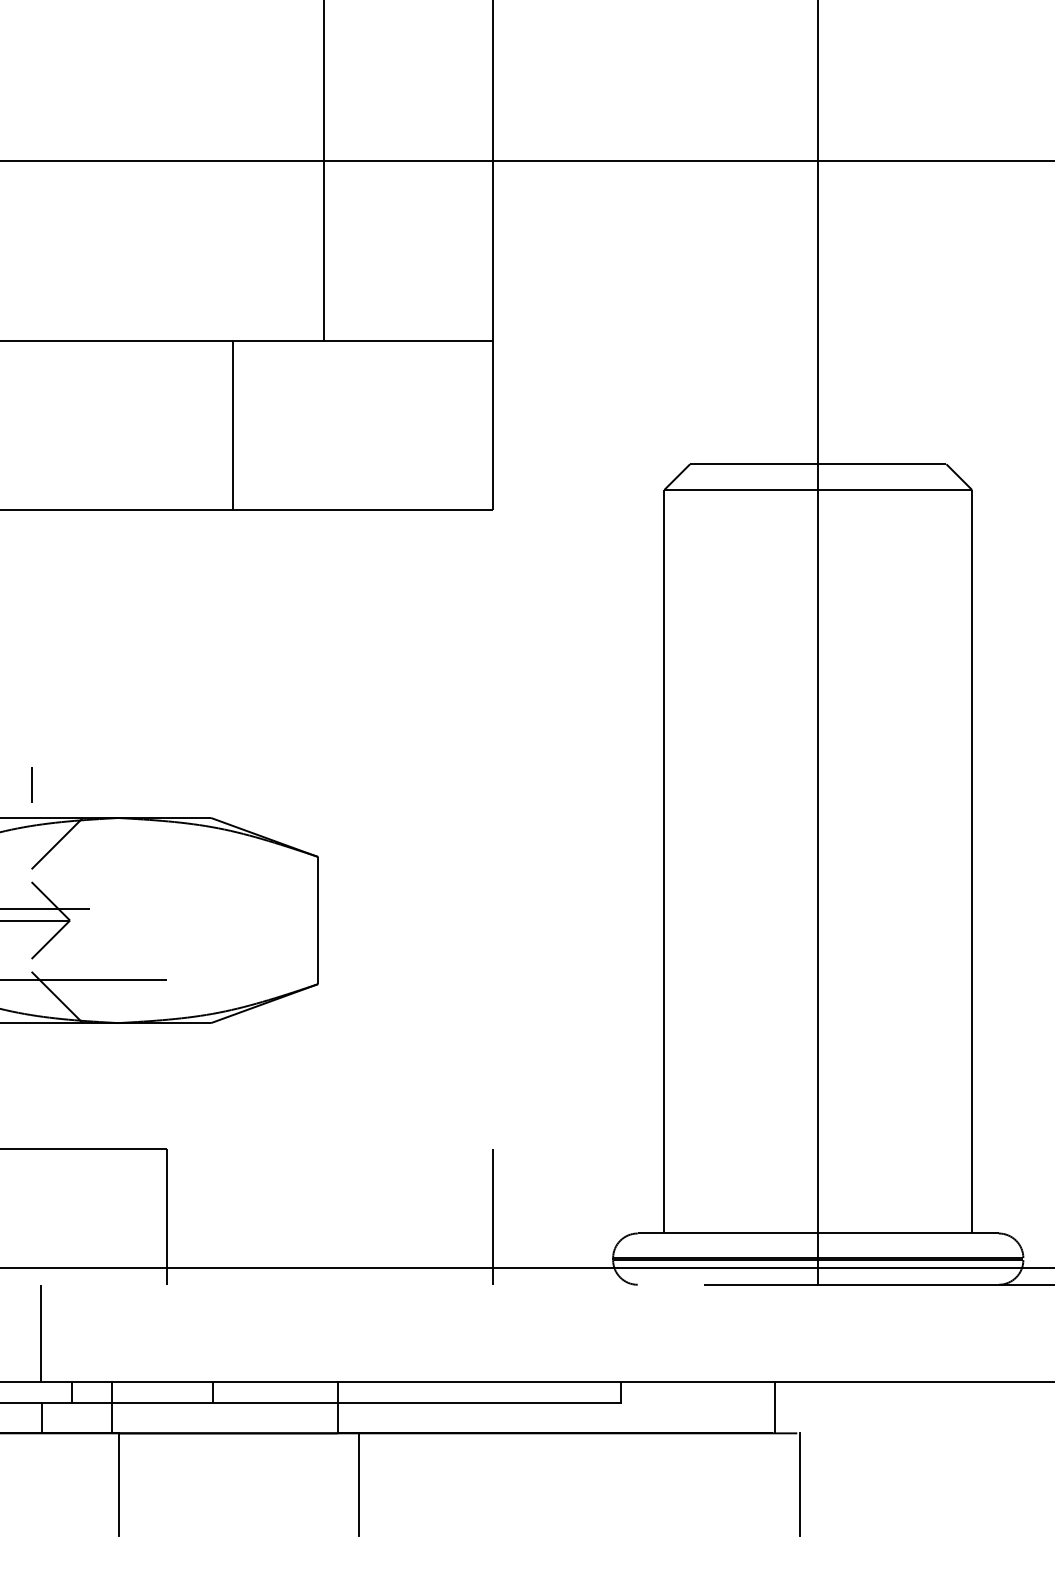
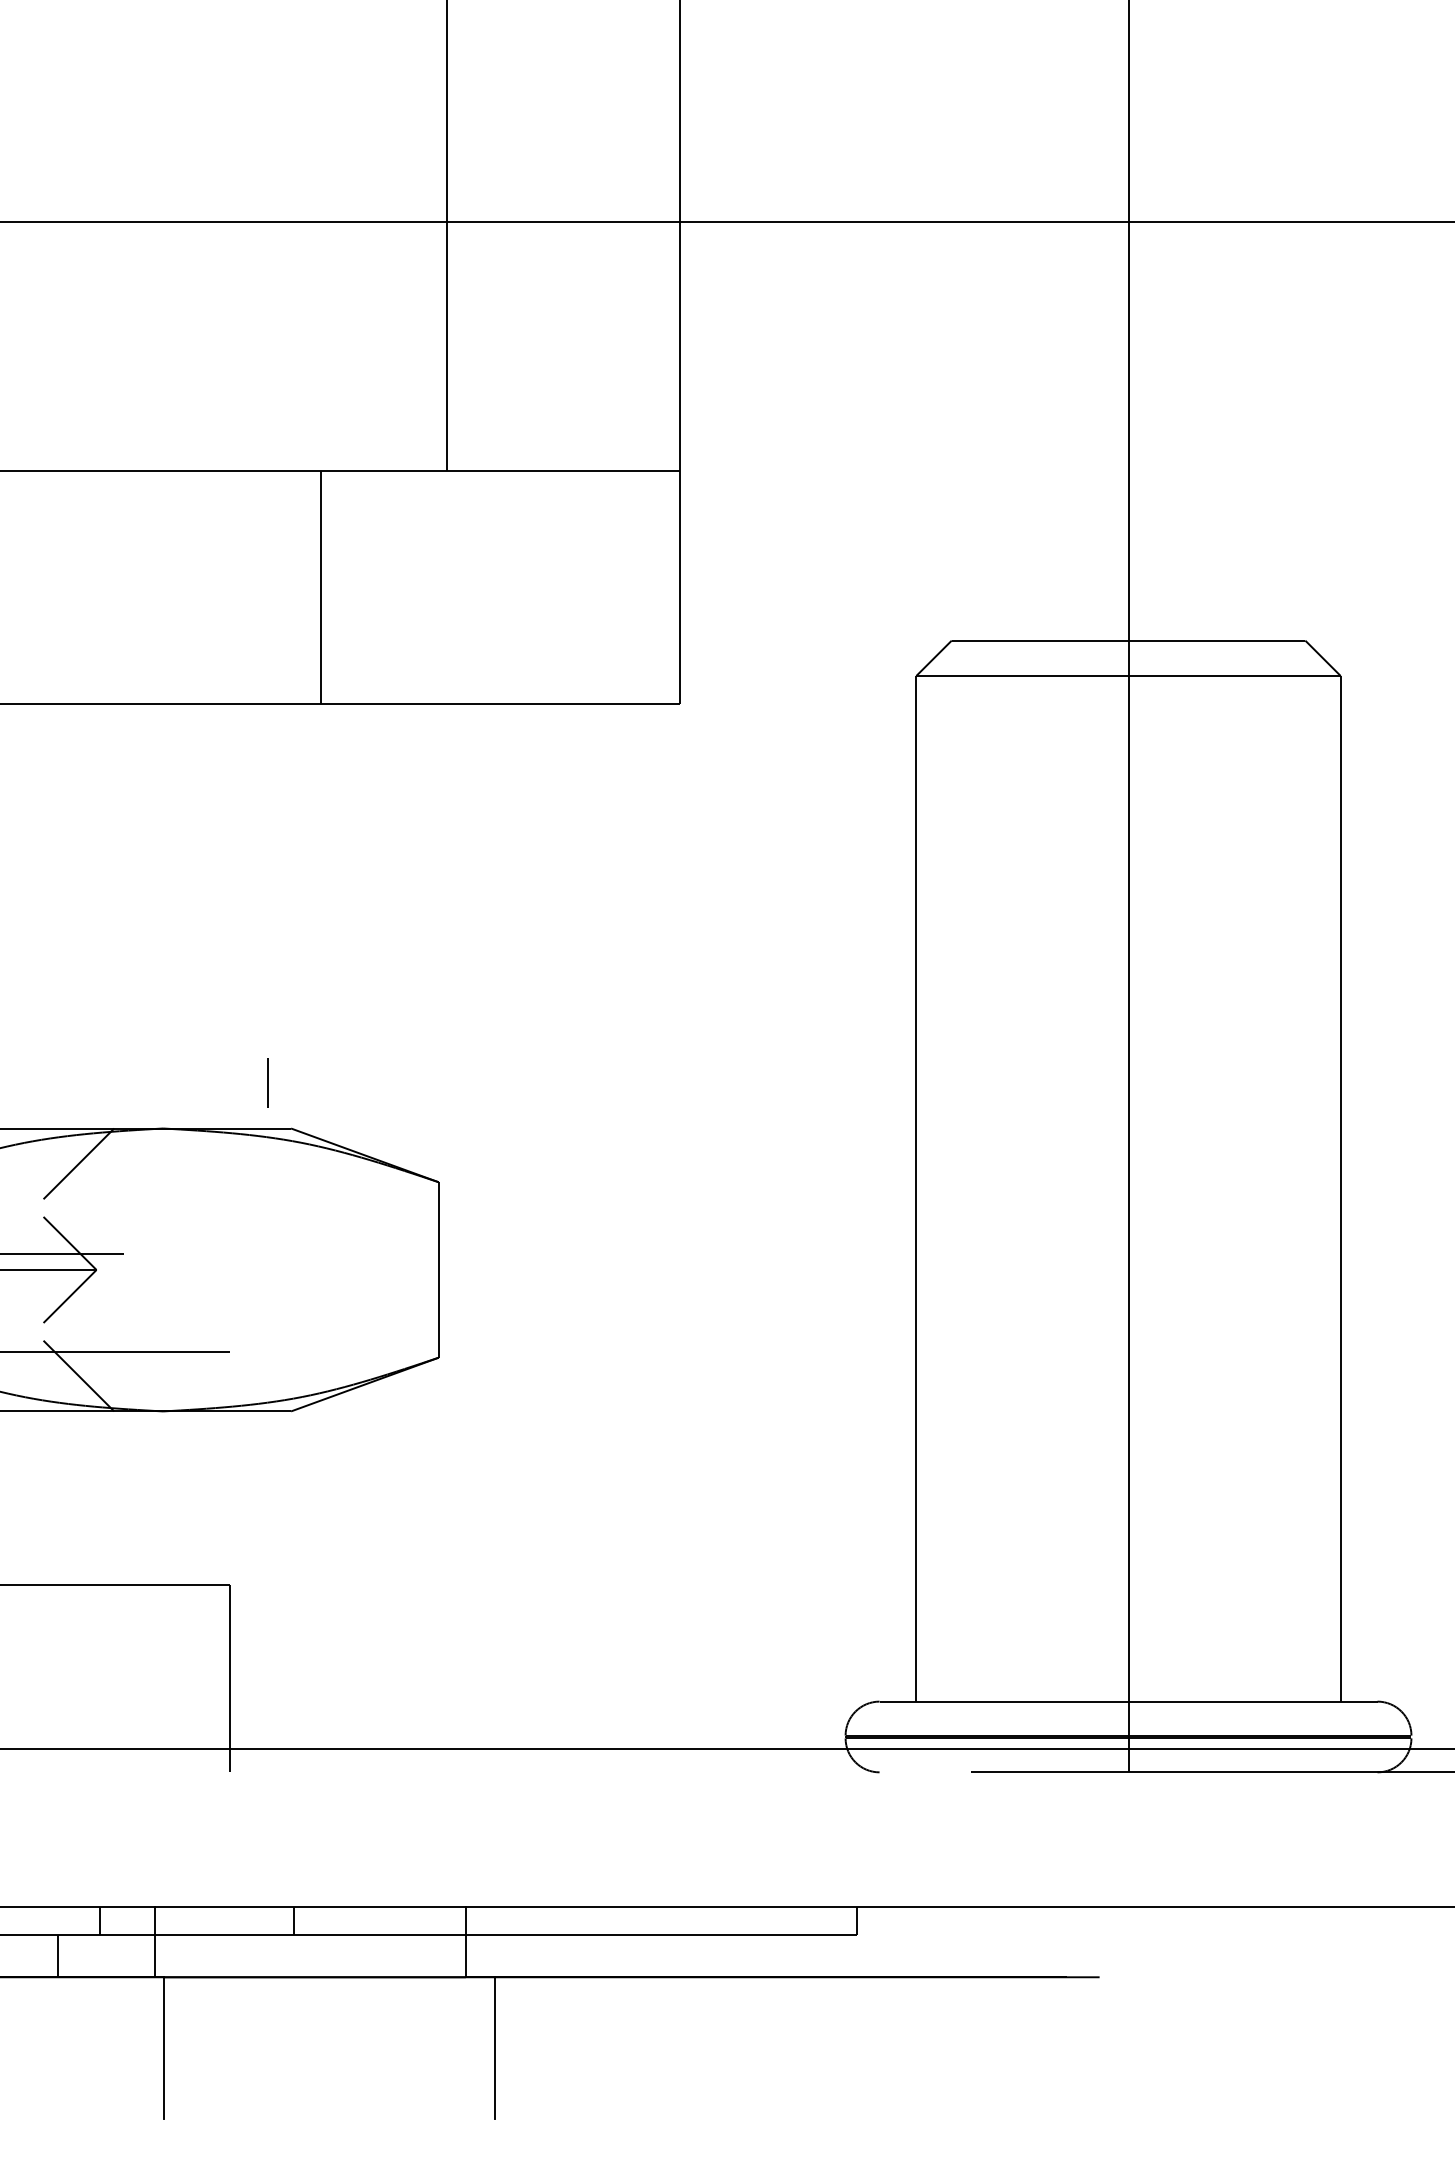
line: (31, 784) -> (267, 1082), moved
line: (492, 1216) -> (679, 1678), removed
line: (40, 1333) -> (55, 1839), removed
line: (775, 1407) -> (1069, 1941), removed
line: (799, 1484) -> (1102, 2047), removed

